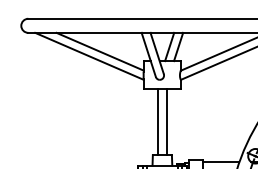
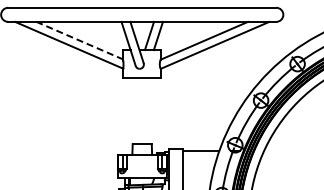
line: (99, 51) -> (79, 40), solid -> dashed
line: (157, 122) -> (137, 111), removed
line: (166, 122) -> (146, 111), removed

